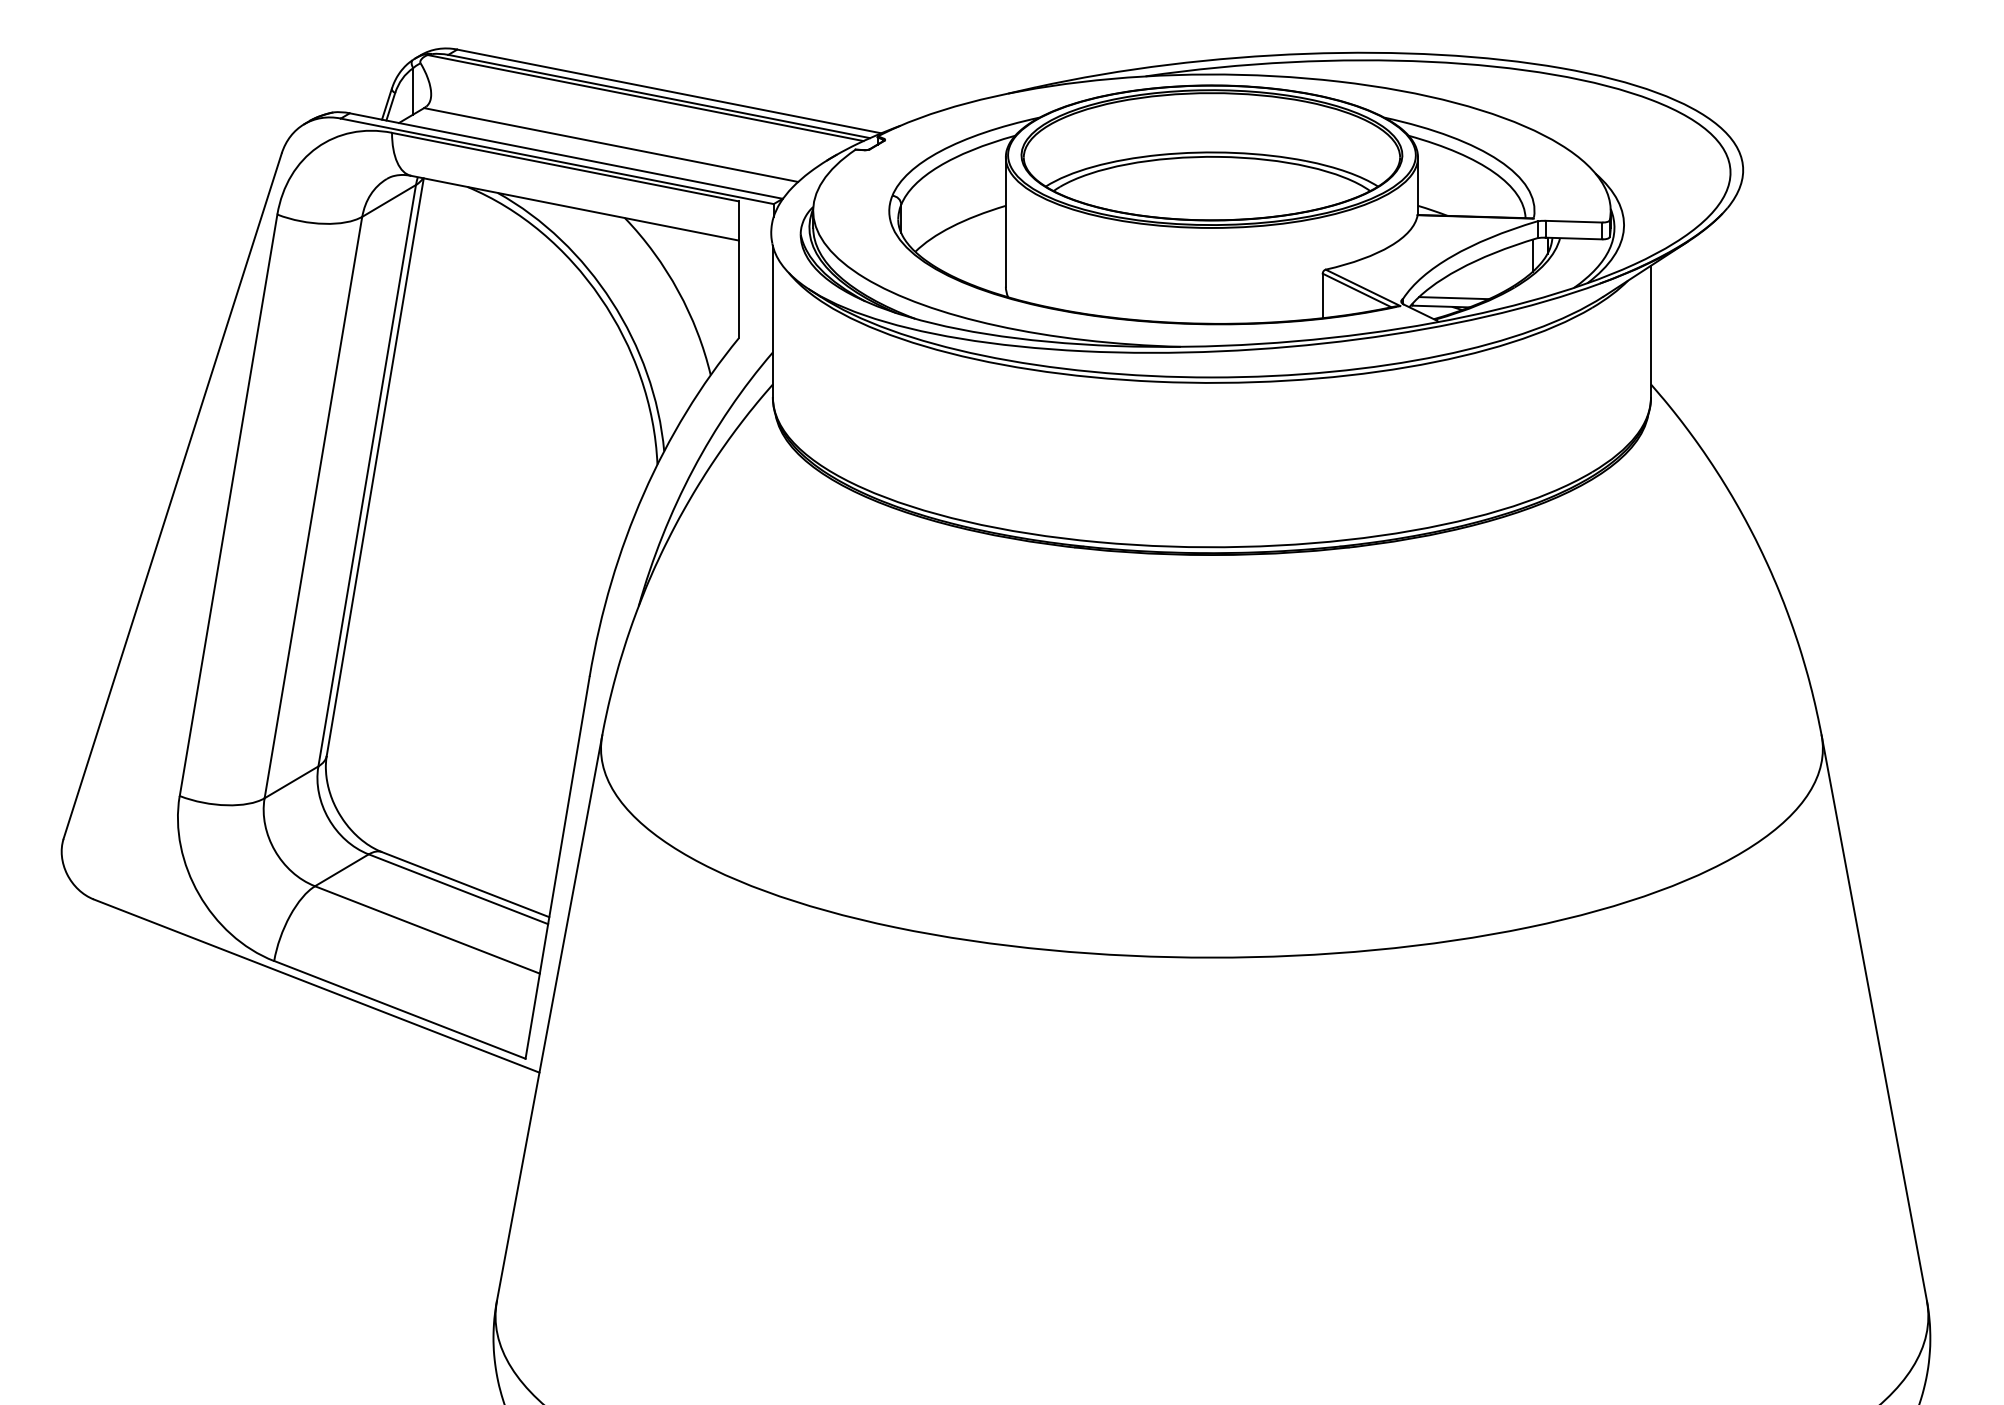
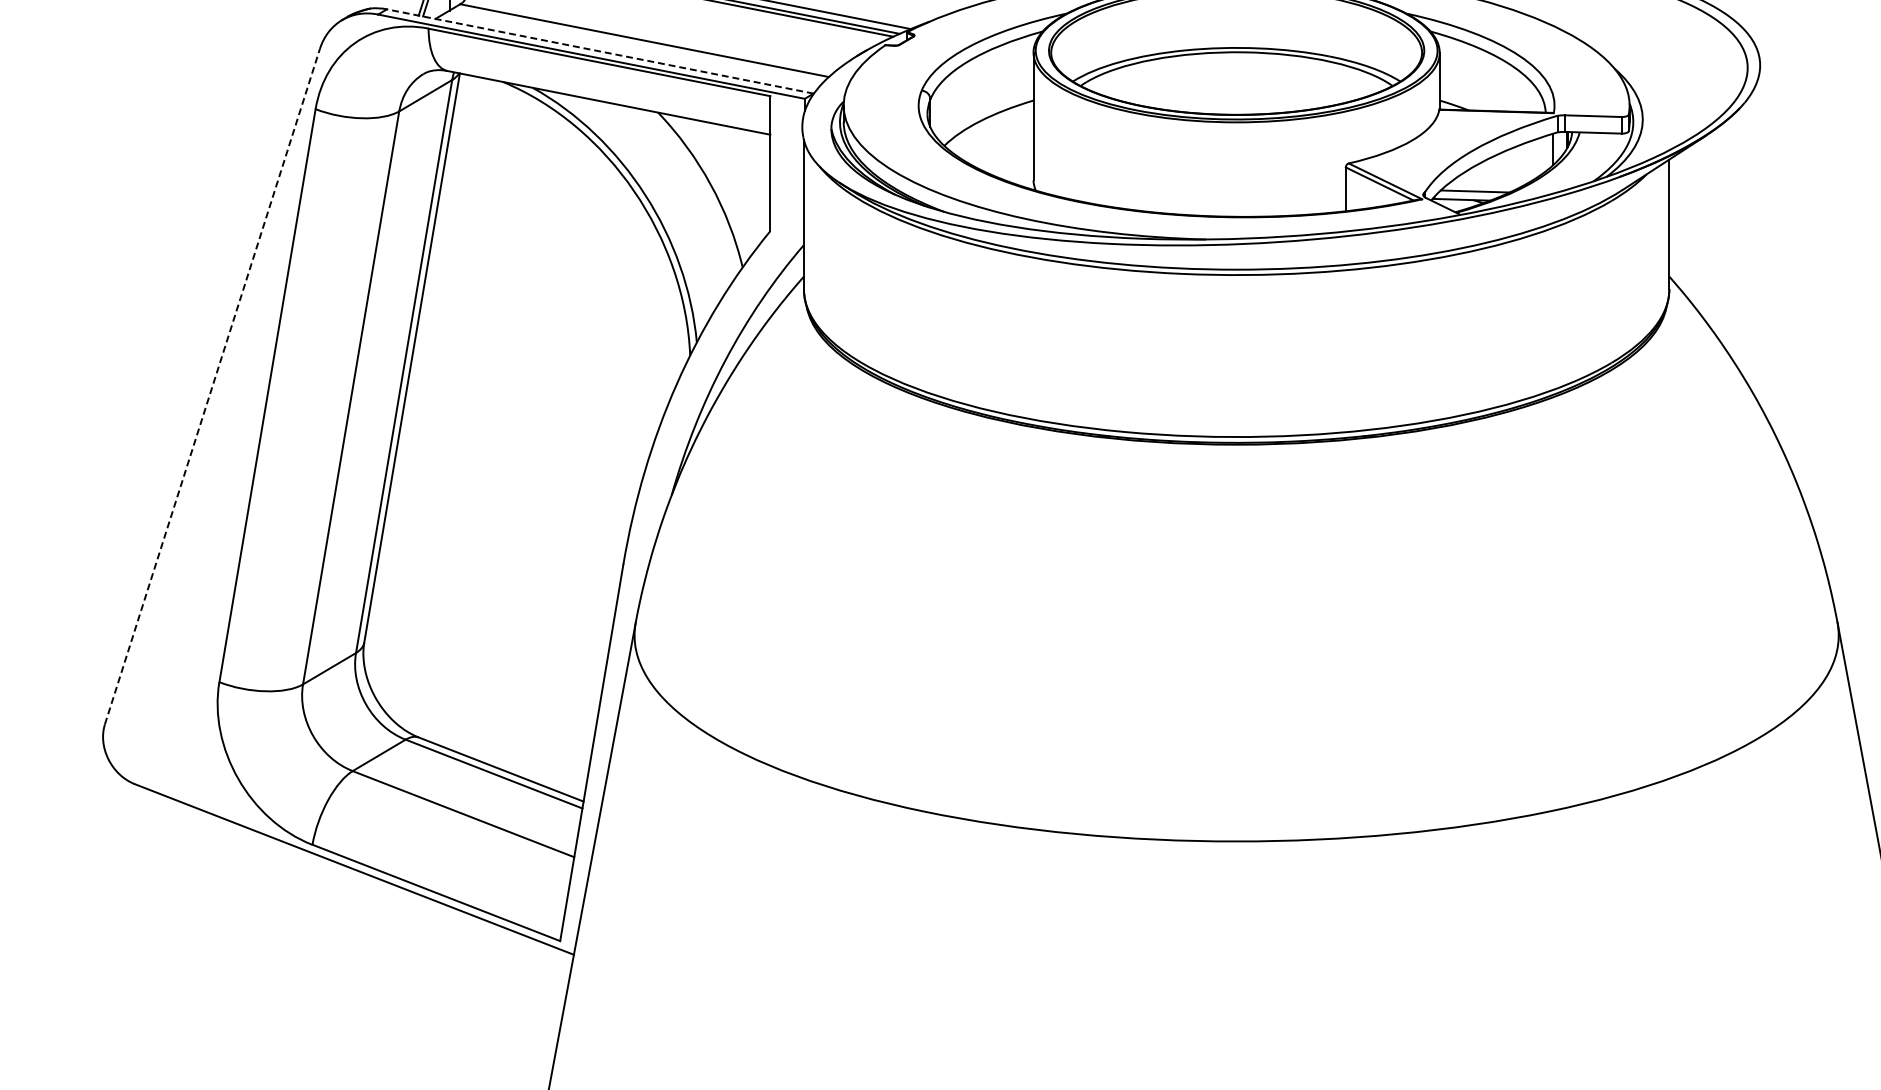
line: (566, 156) -> (600, 51), solid -> dashed
line: (172, 496) -> (212, 387), solid -> dashed

